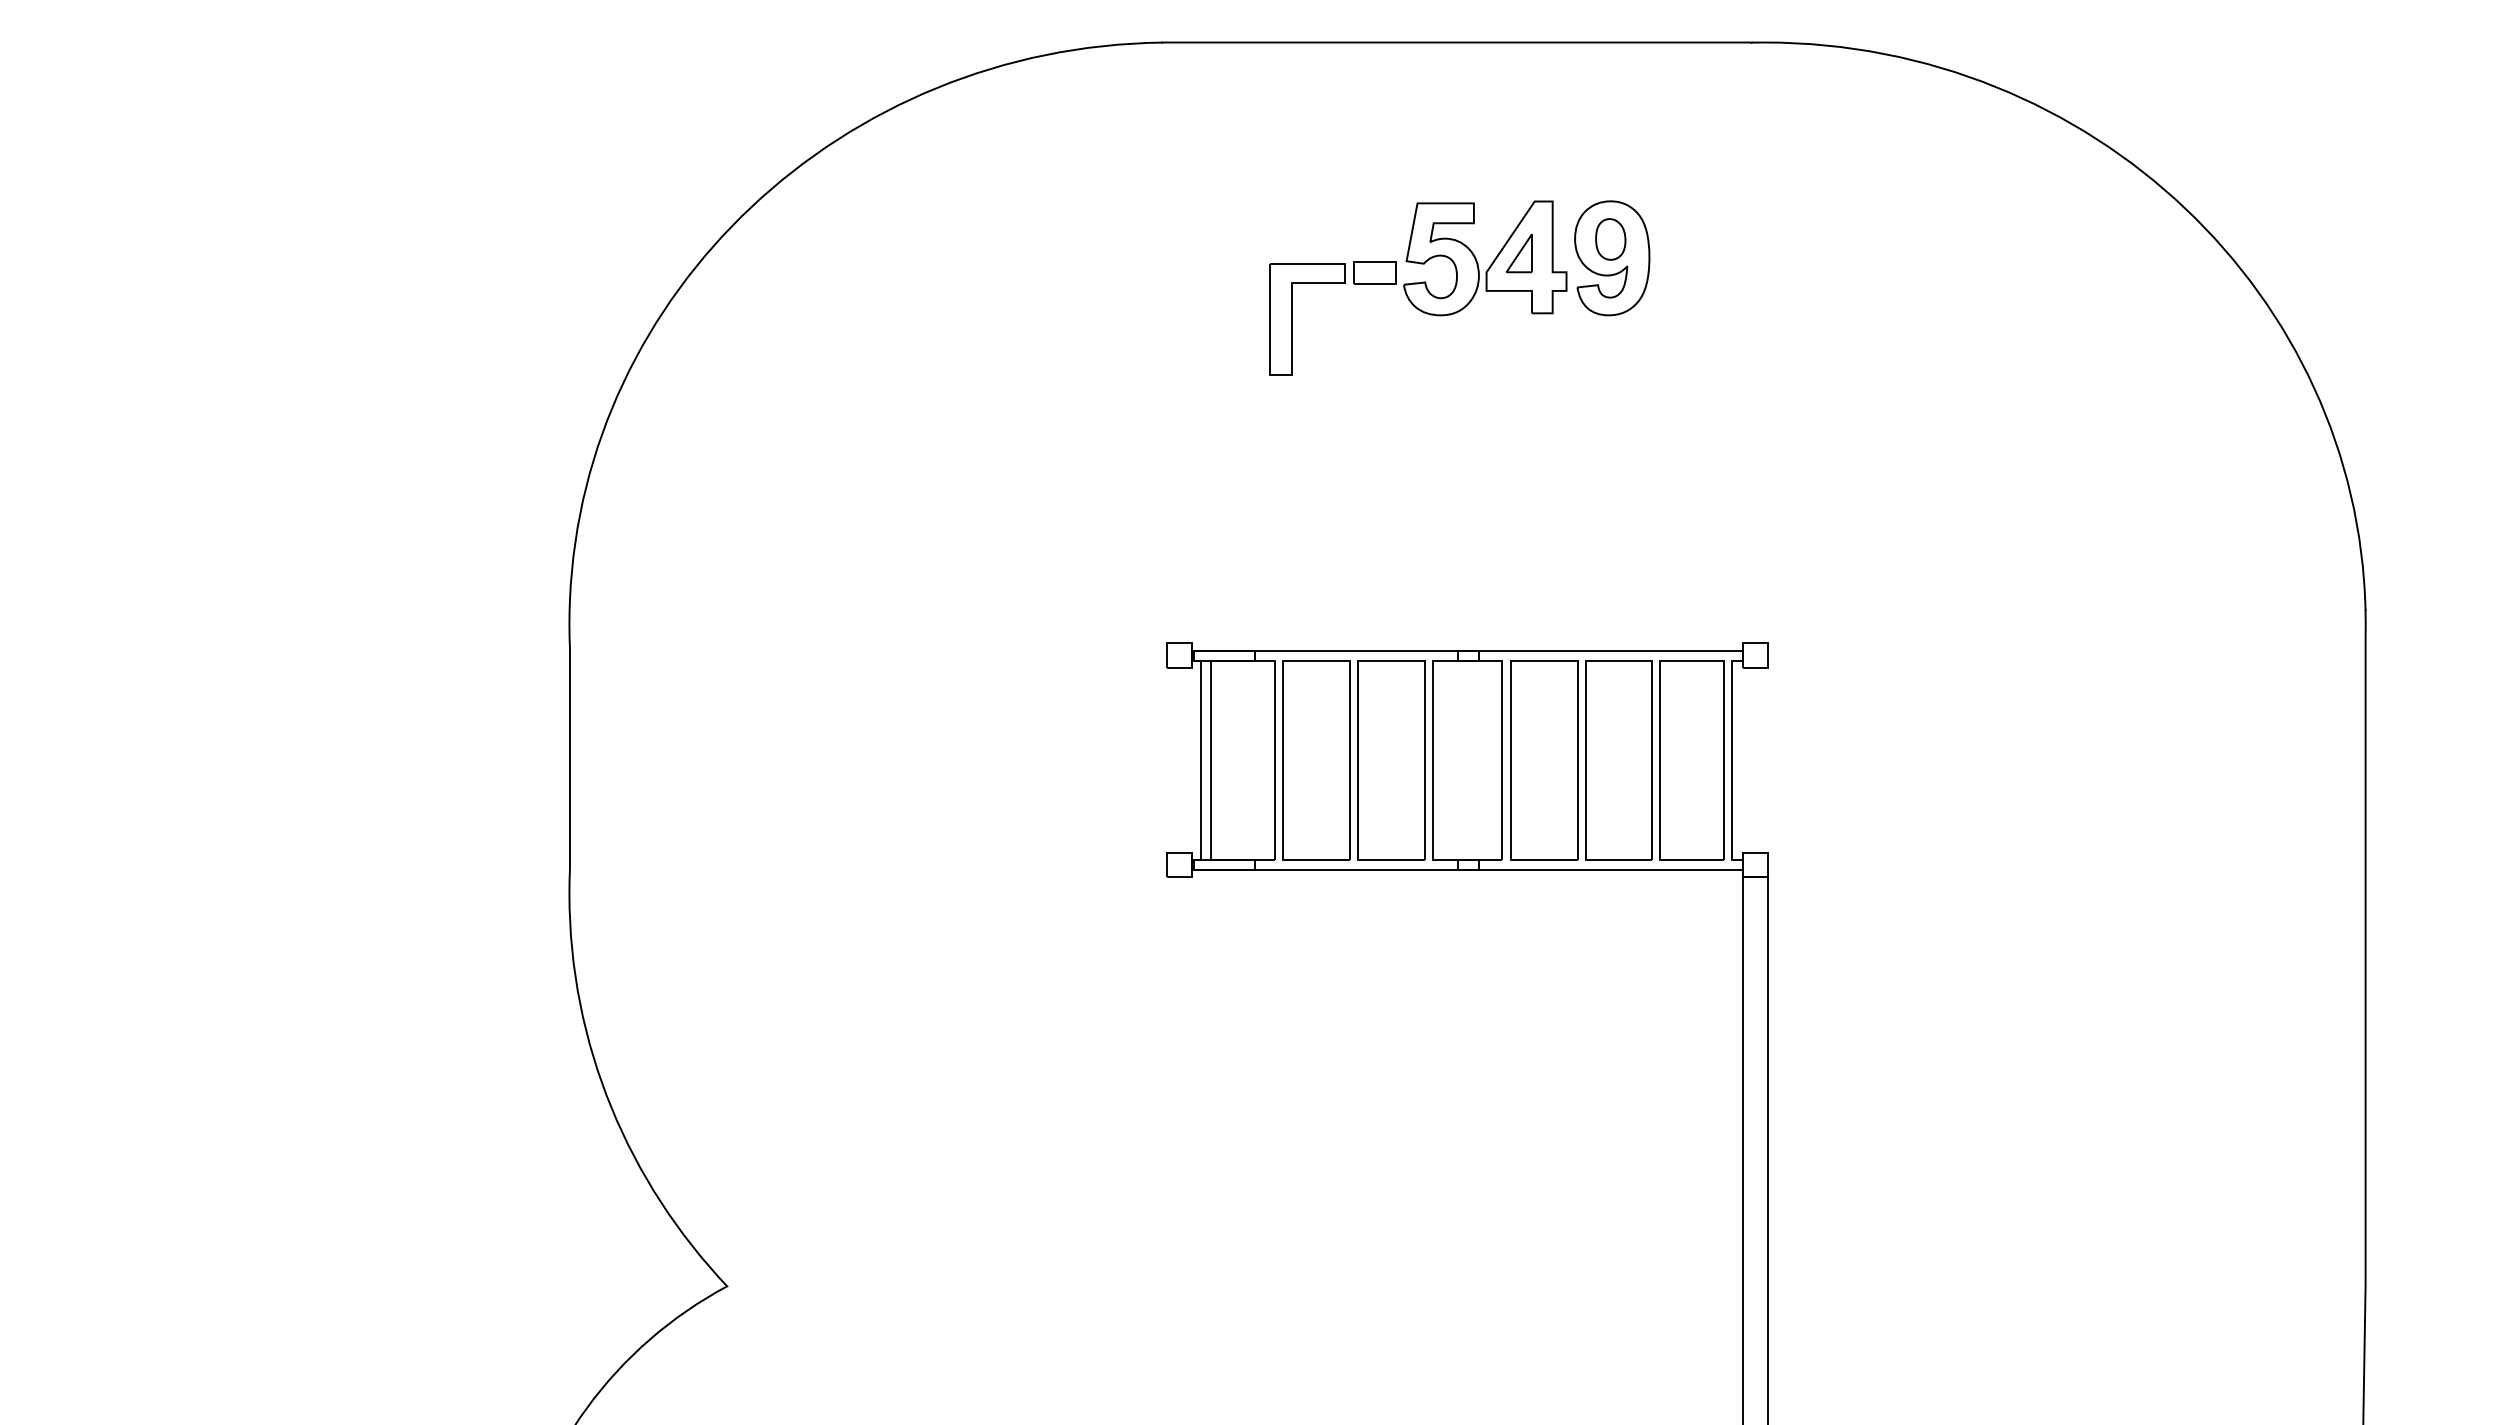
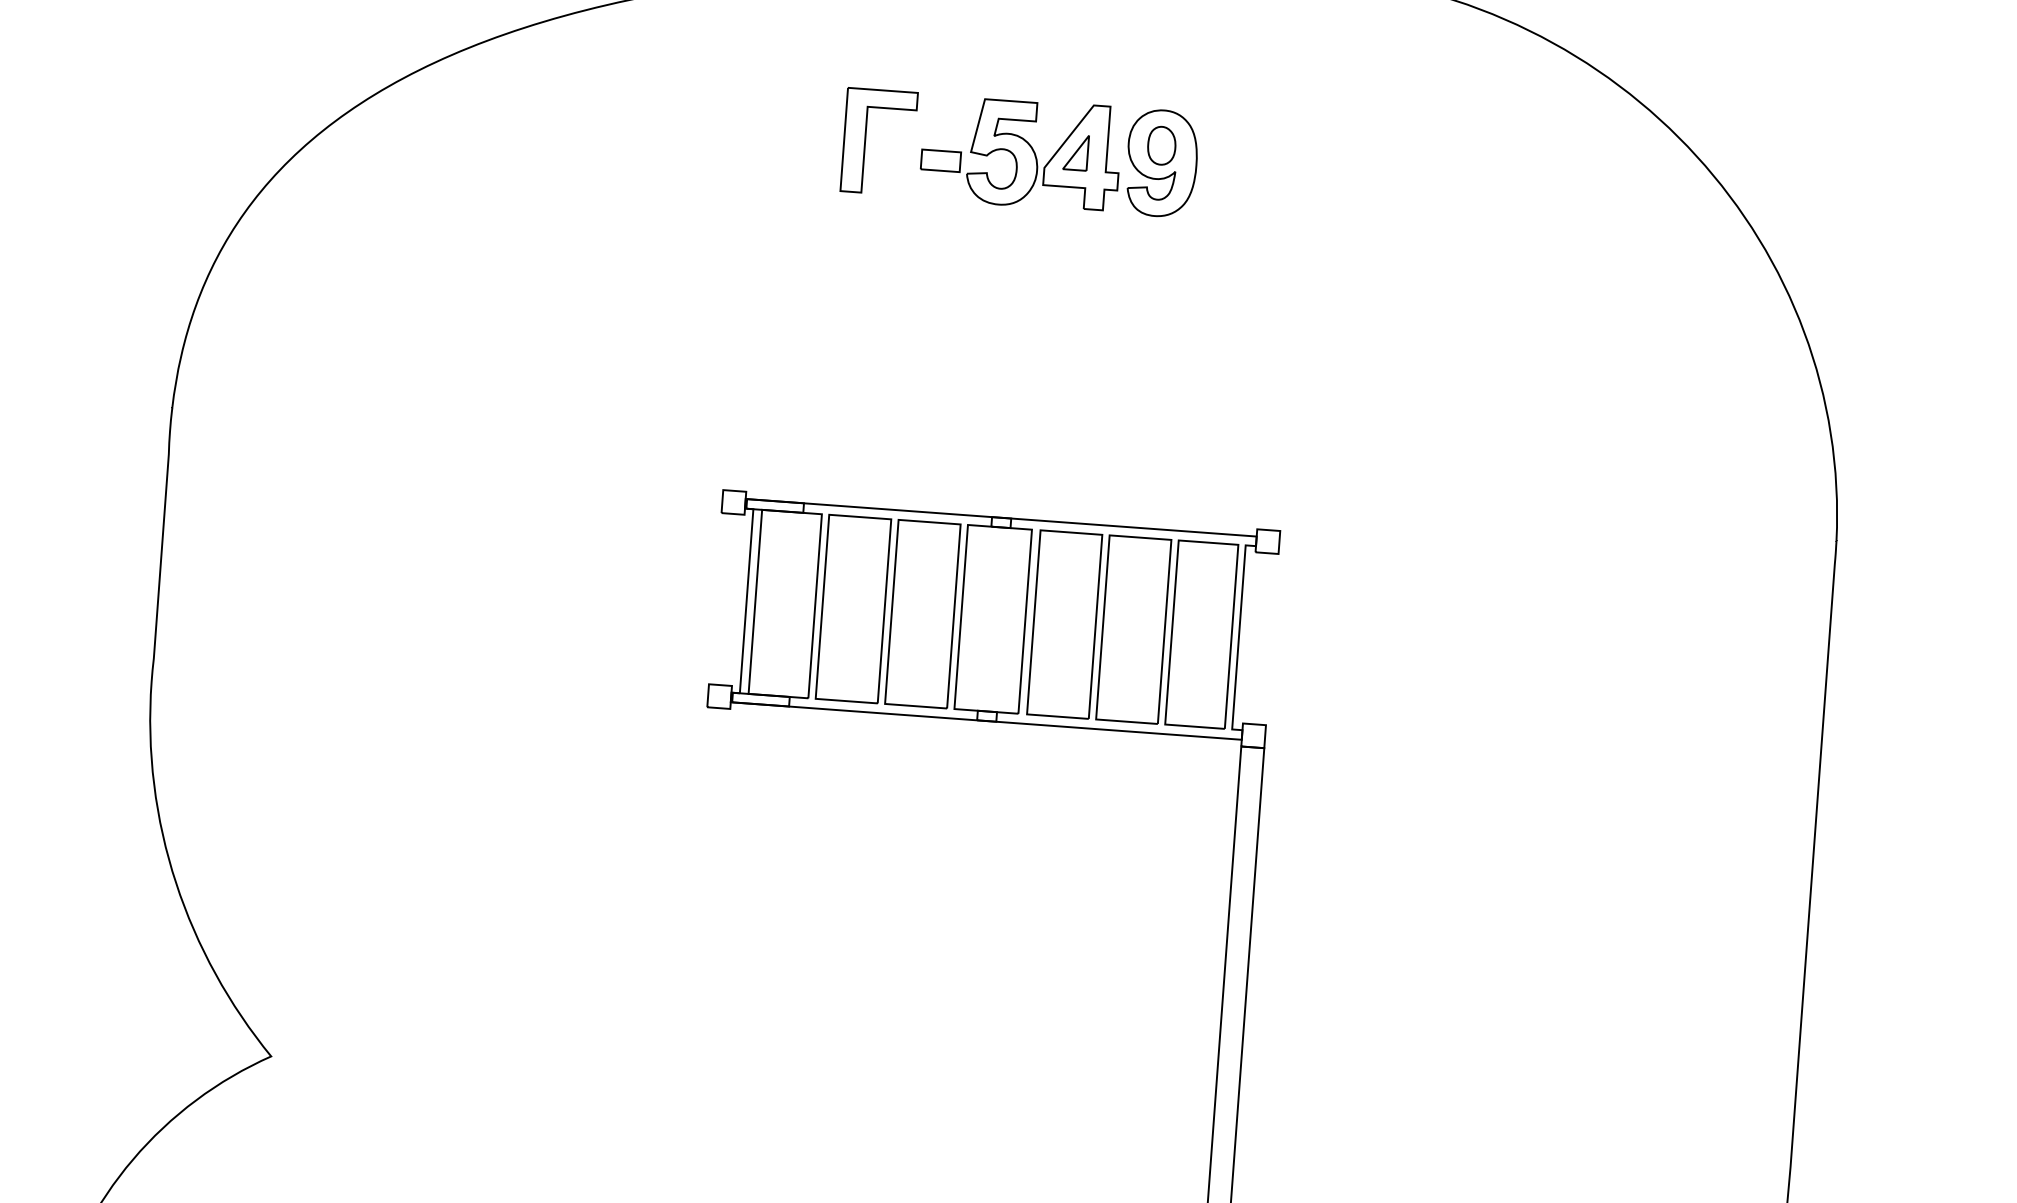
part: (1292, 319) -> (865, 140), moved

